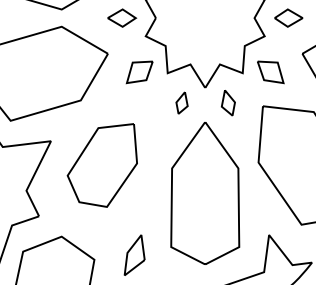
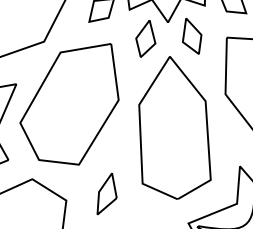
part: (181, 102) -> (145, 38), size x1.67
part: (228, 102) -> (192, 35), size x1.43
part: (102, 165) -> (69, 105), size x1.43

